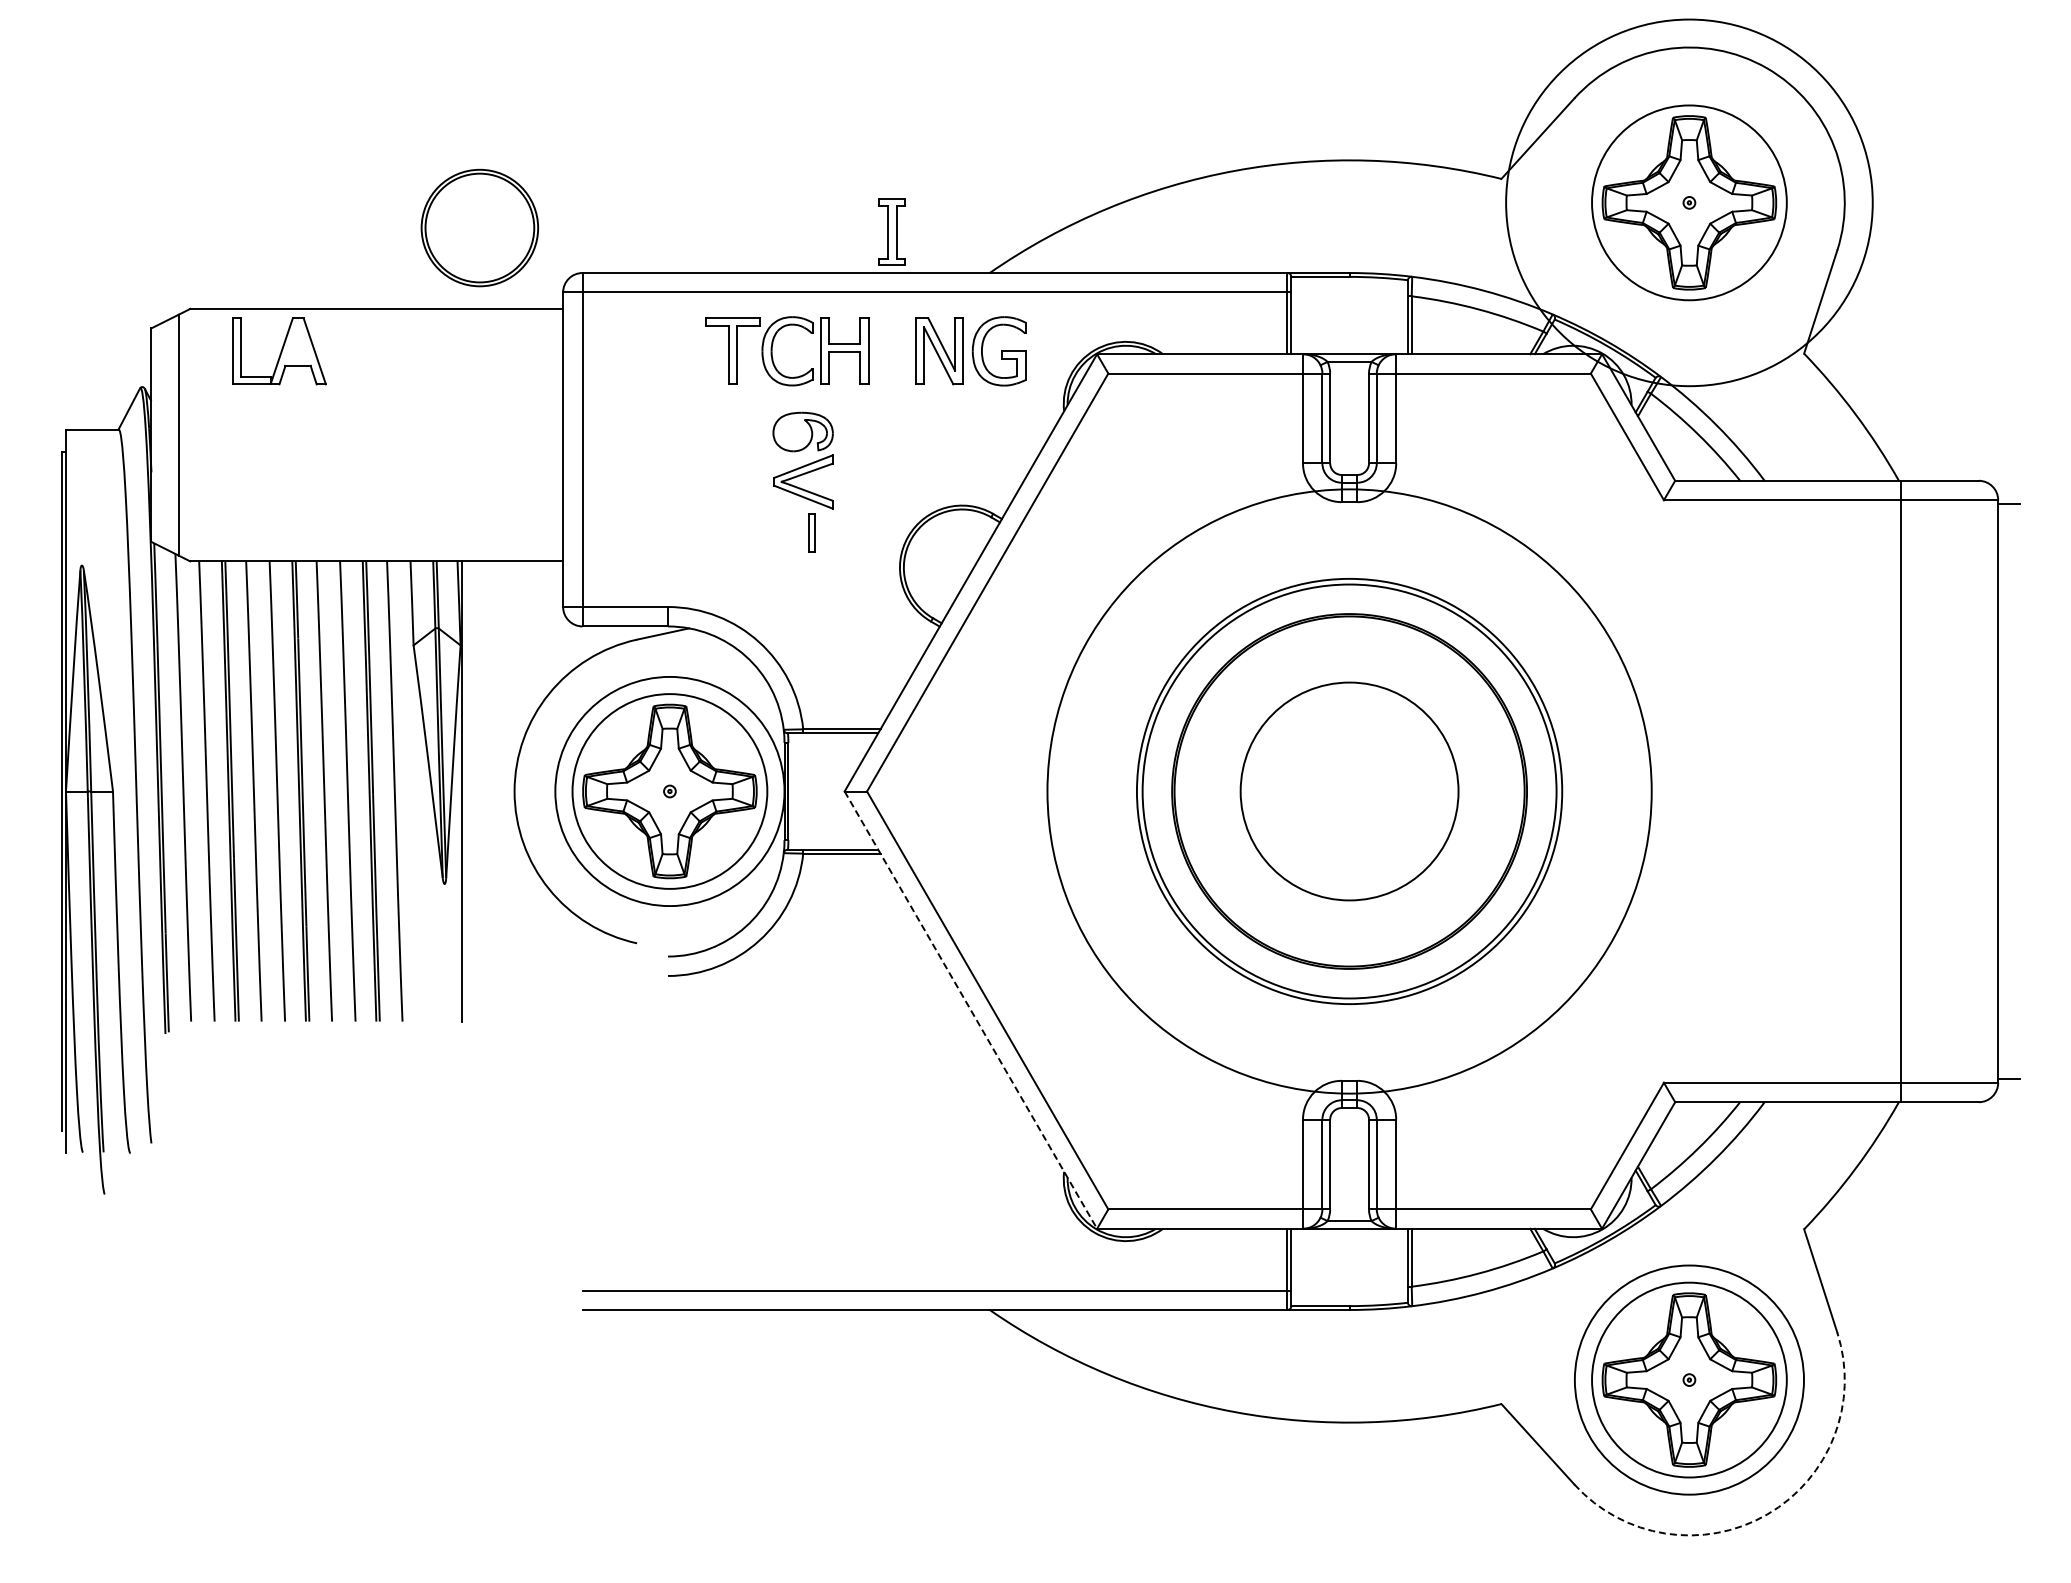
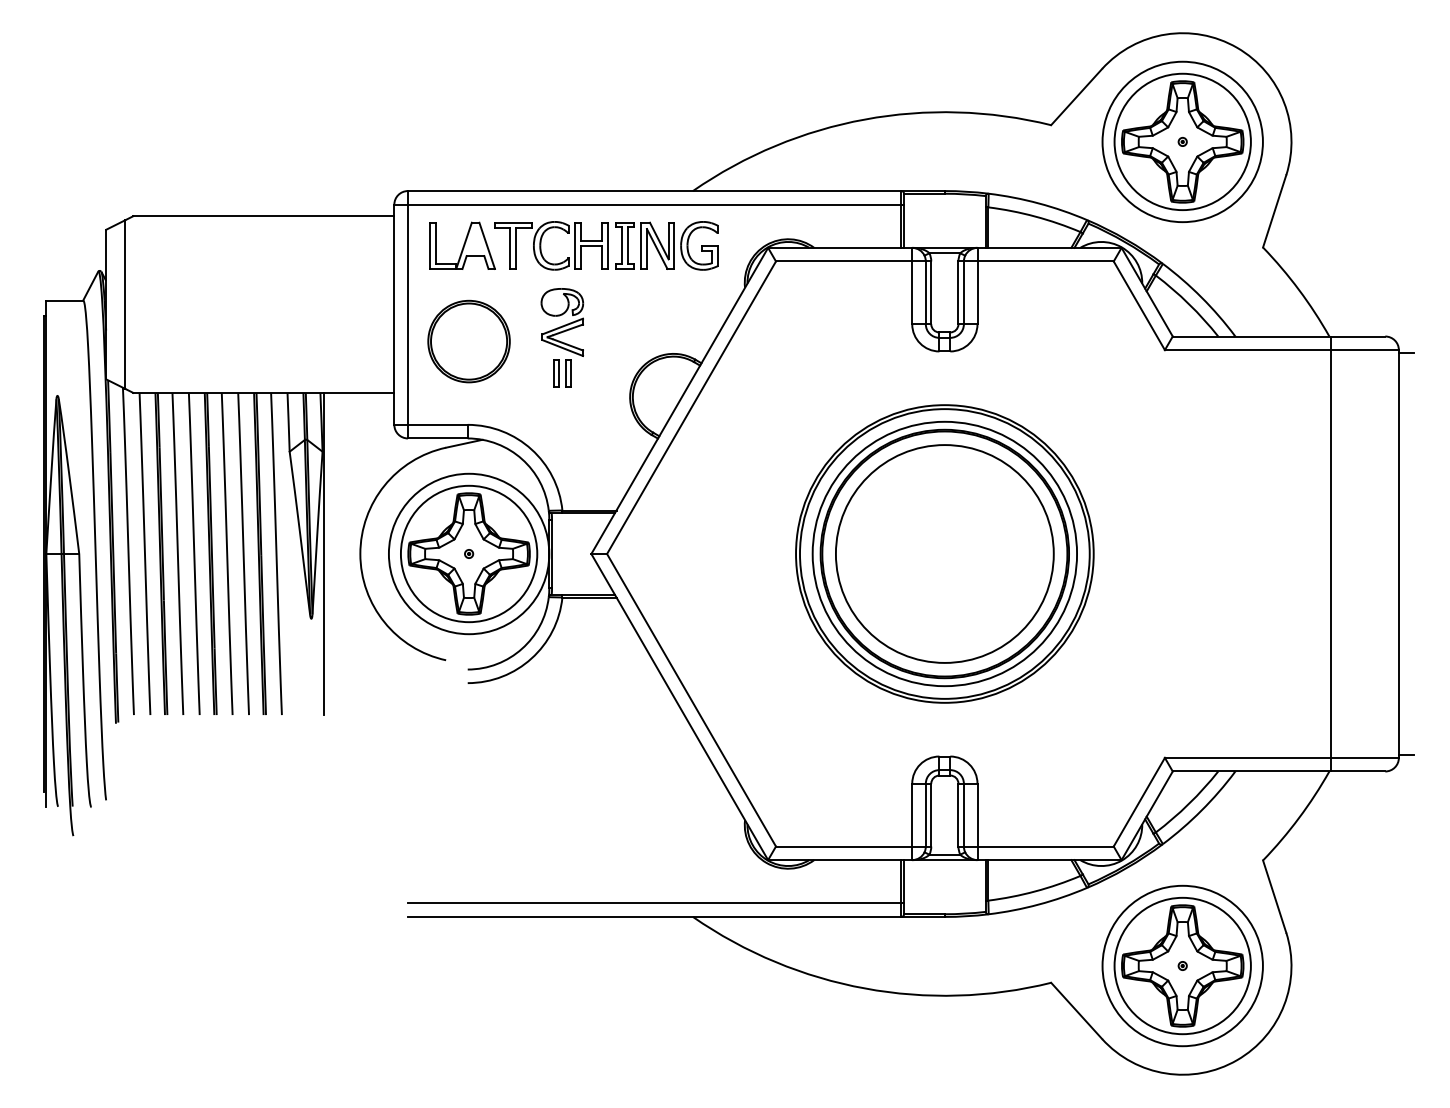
circle: (1689, 202) -> (1182, 141), size x0.62
part: (479, 227) -> (468, 341), moved
part: (891, 231) -> (624, 245), moved
part: (279, 351) -> (462, 246), moved
part: (794, 532) -> (556, 372), added
circle: (1349, 791) -> (944, 554), size x0.62
circle: (1349, 791) -> (944, 554), size x1.43
line: (971, 1010) -> (680, 707), dashed -> solid
arc: (1767, 1514) -> (1237, 1060), dashed -> solid

